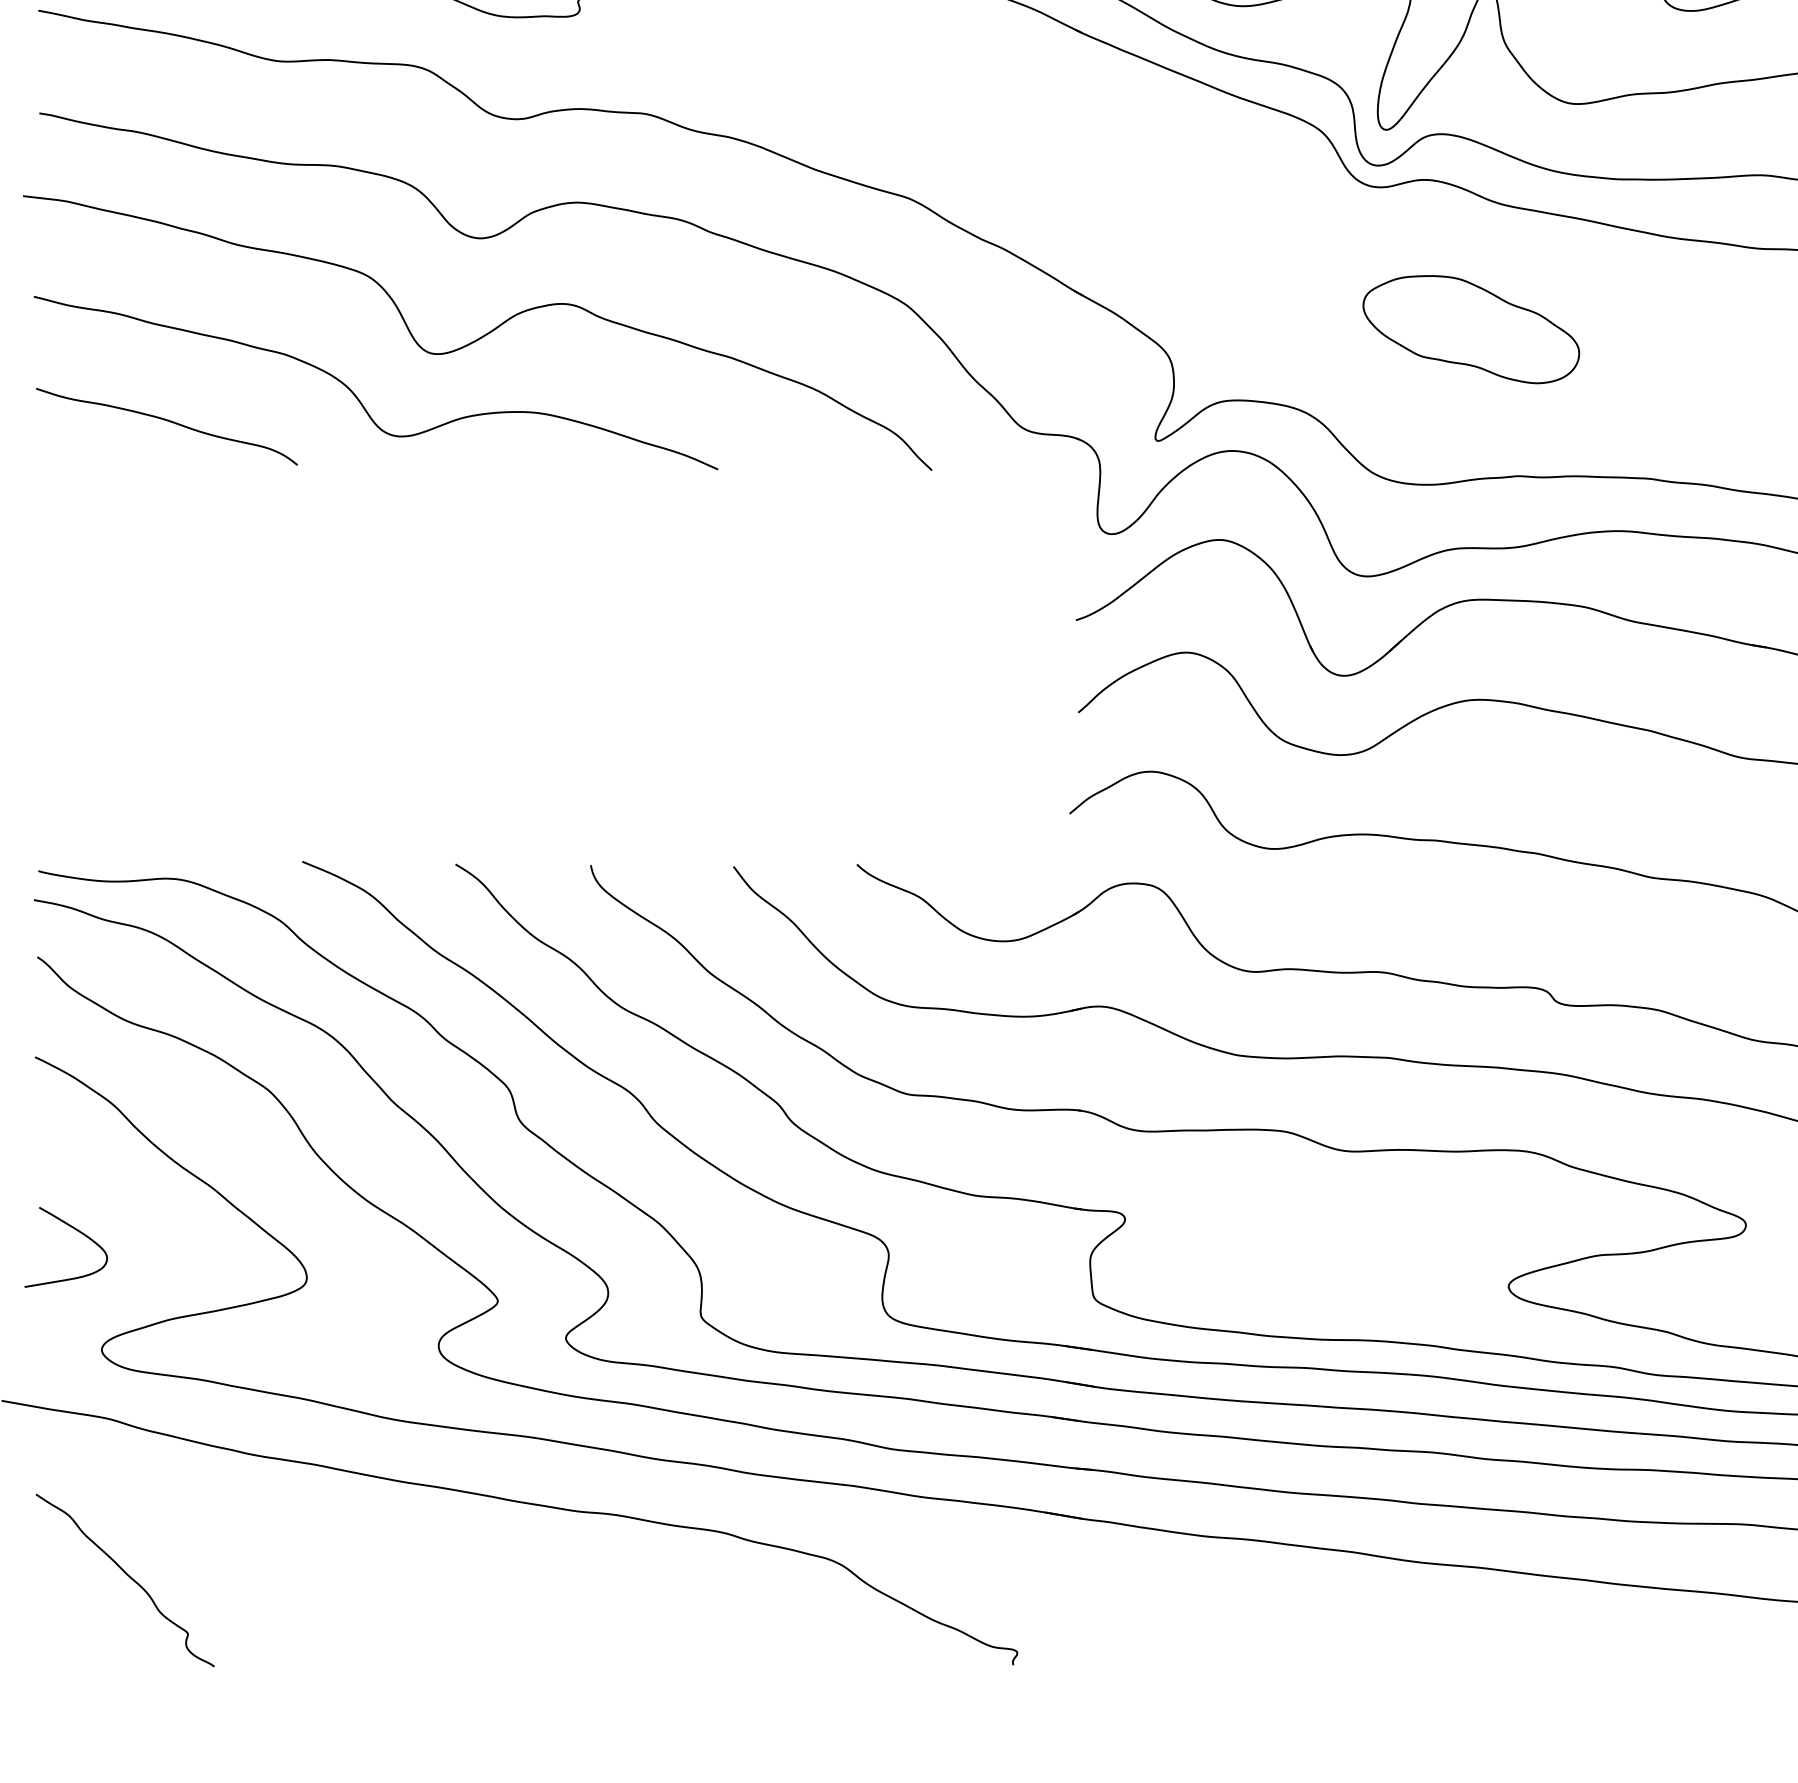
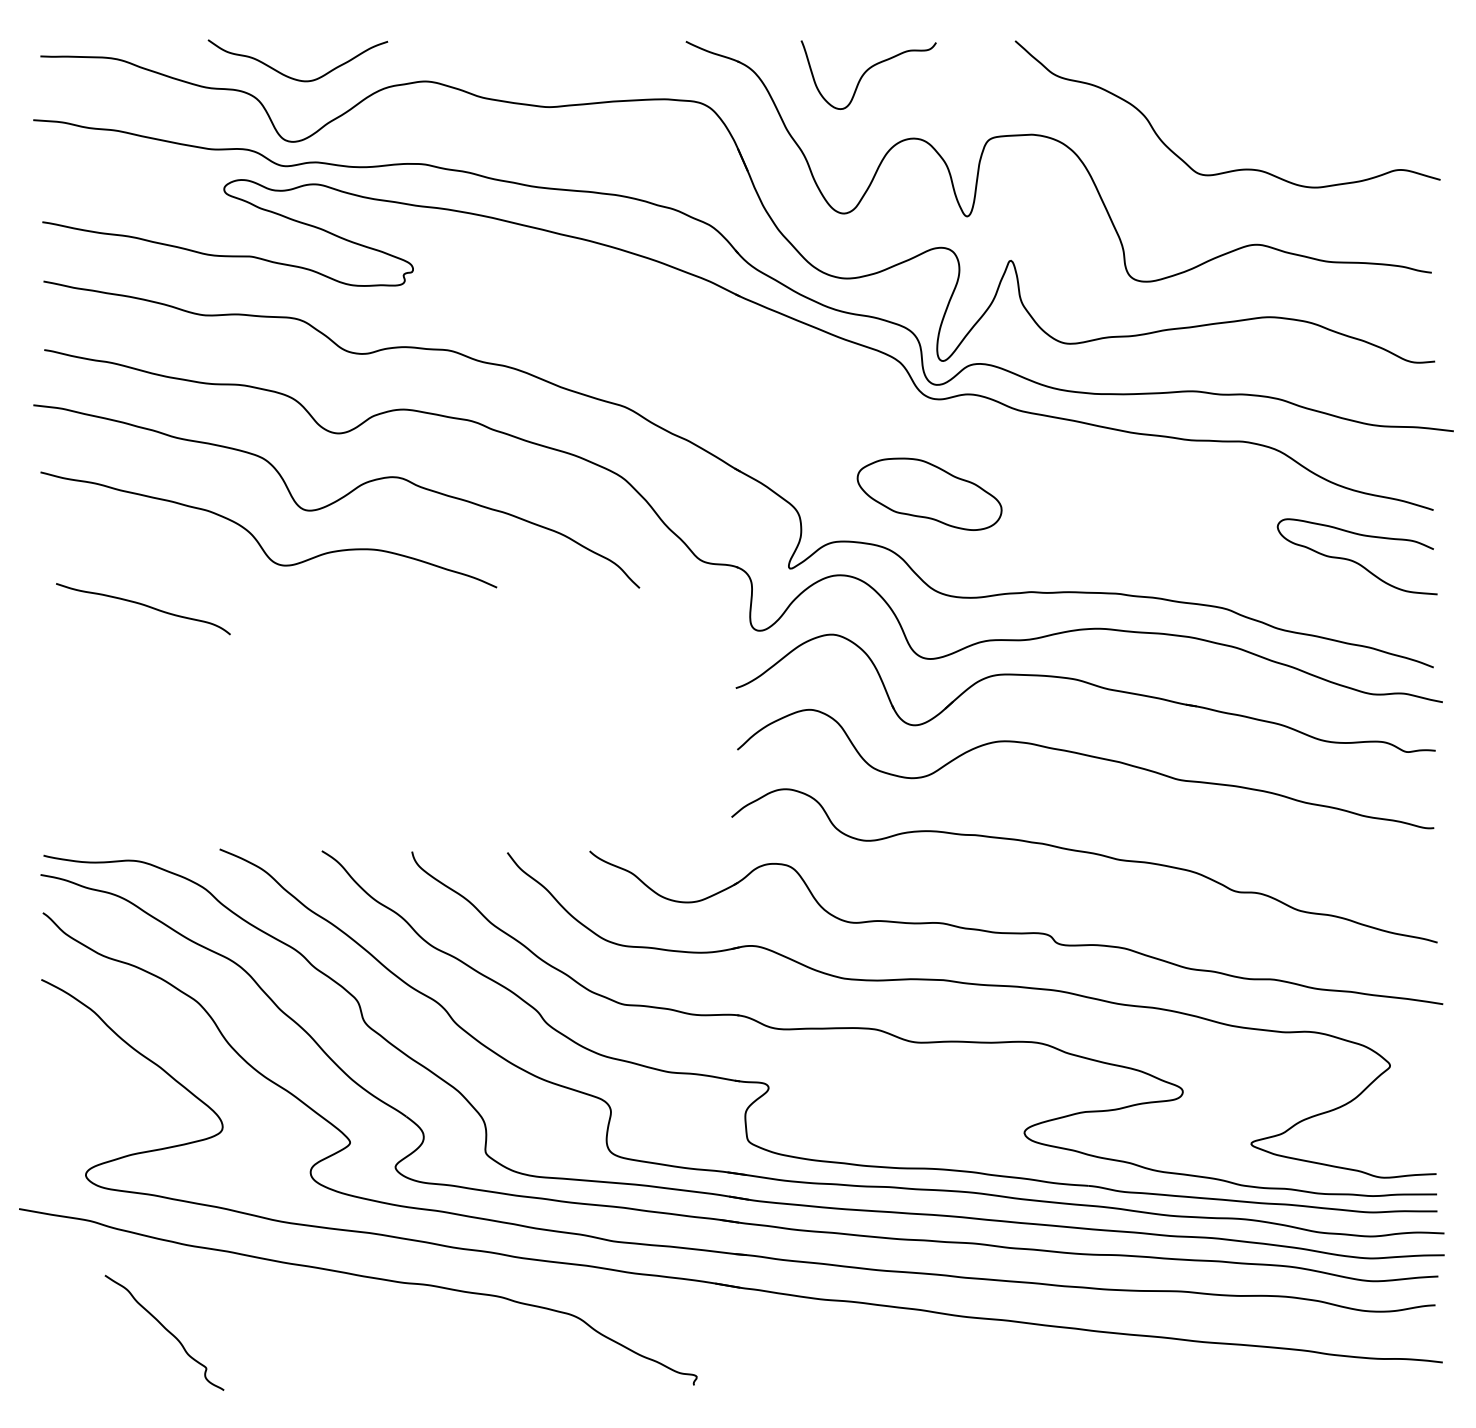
part: (1471, 328) -> (929, 493), moved
curve: (168, 422) -> (144, 606), moved
curve: (77, 1232) -> (69, 1096), removed
curve: (128, 1576) -> (166, 1330), moved

